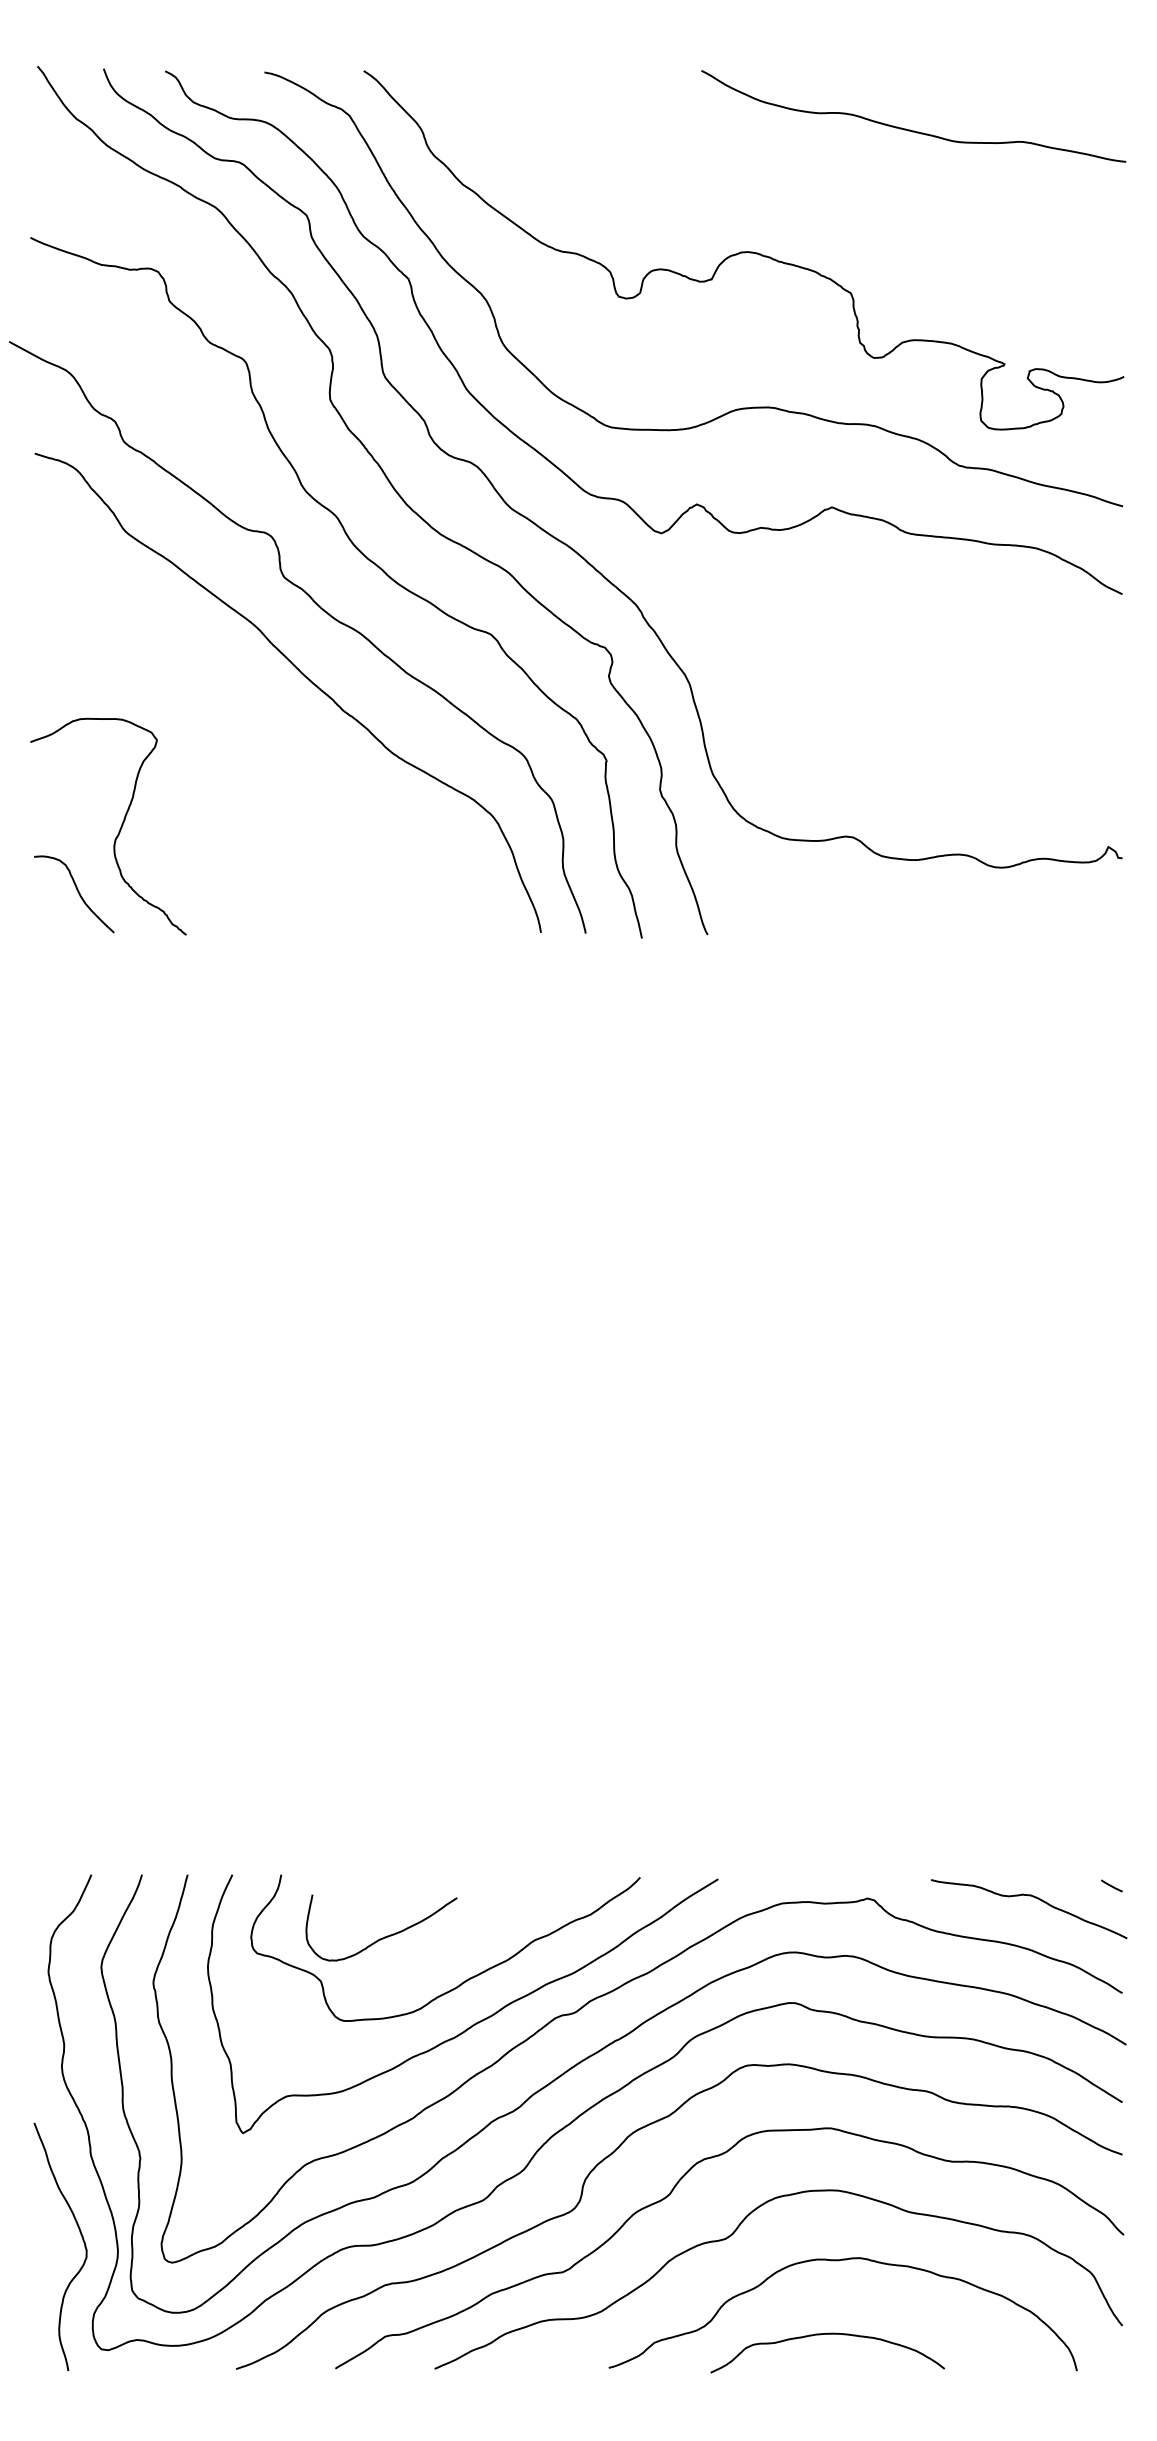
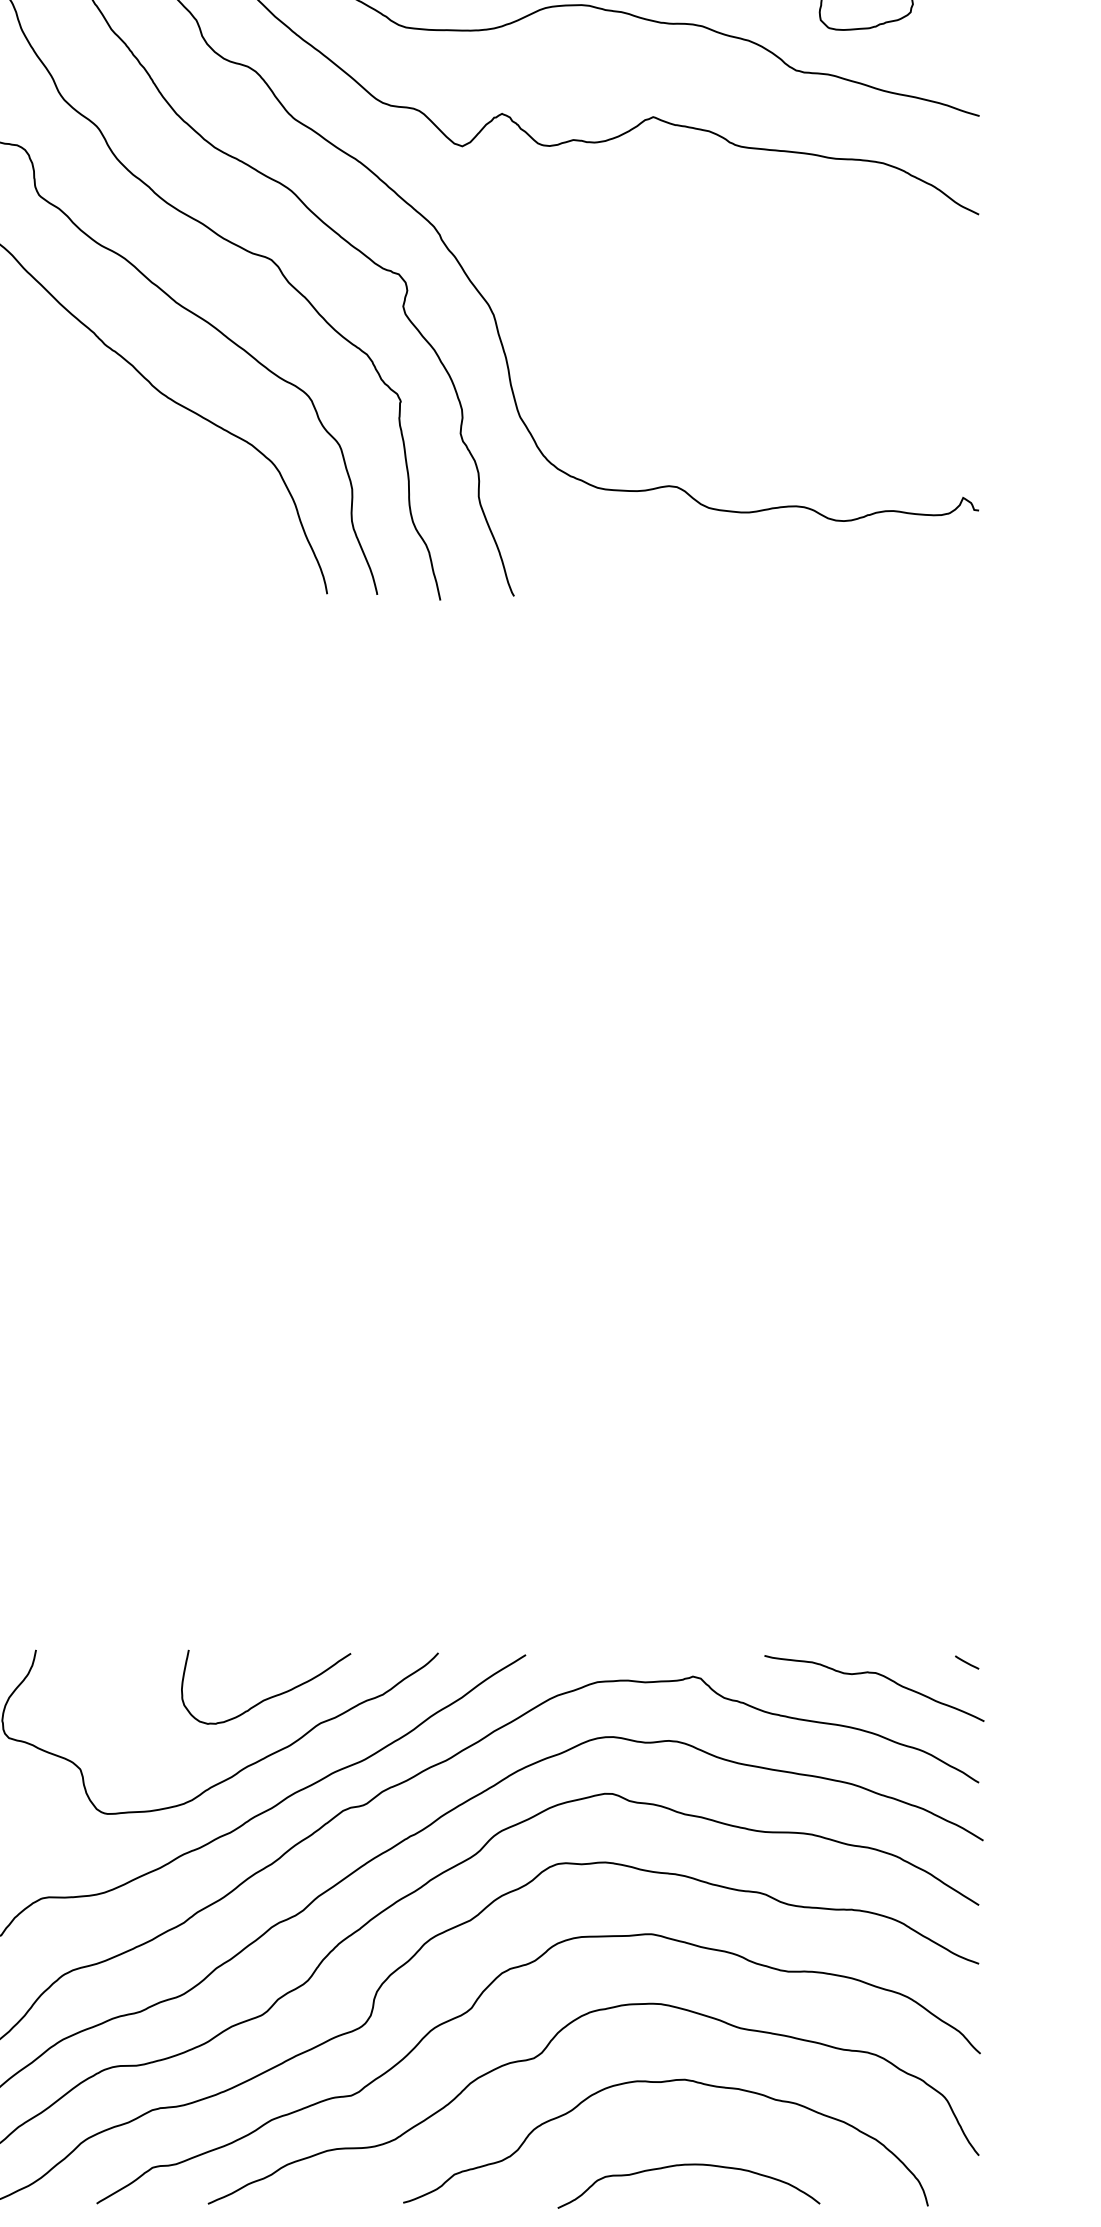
curve: (384, 1936) -> (269, 1696), moved
curve: (827, 2334) -> (688, 2165), moved

